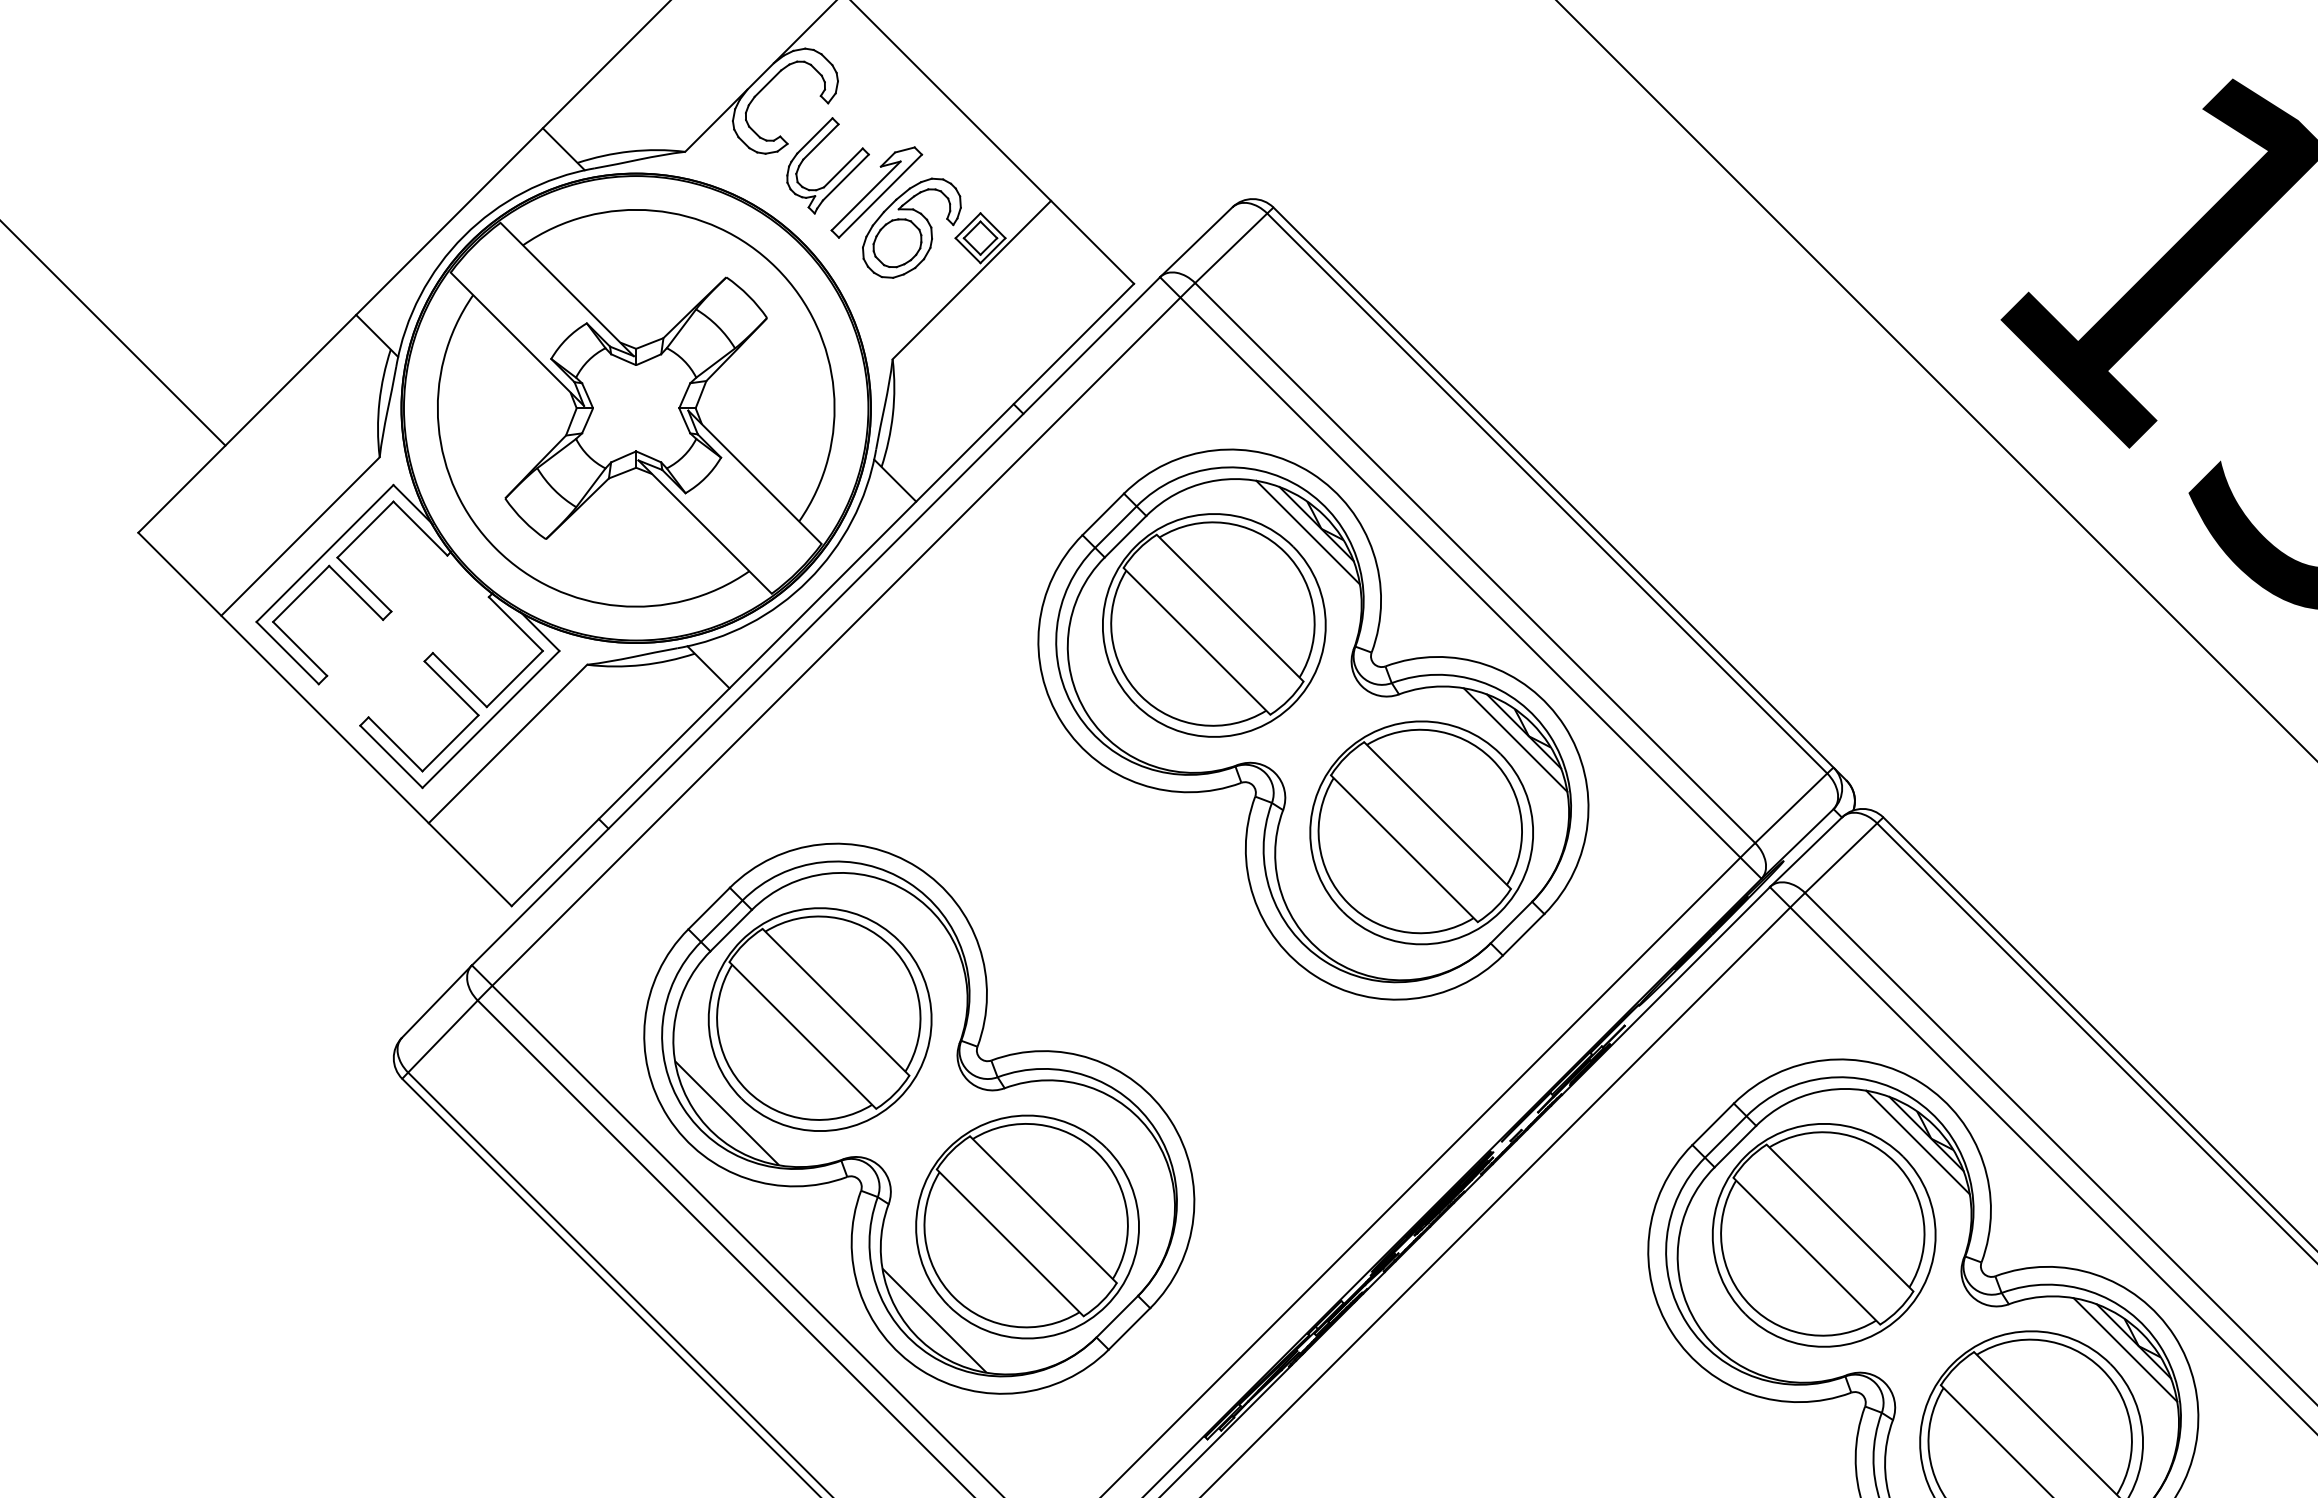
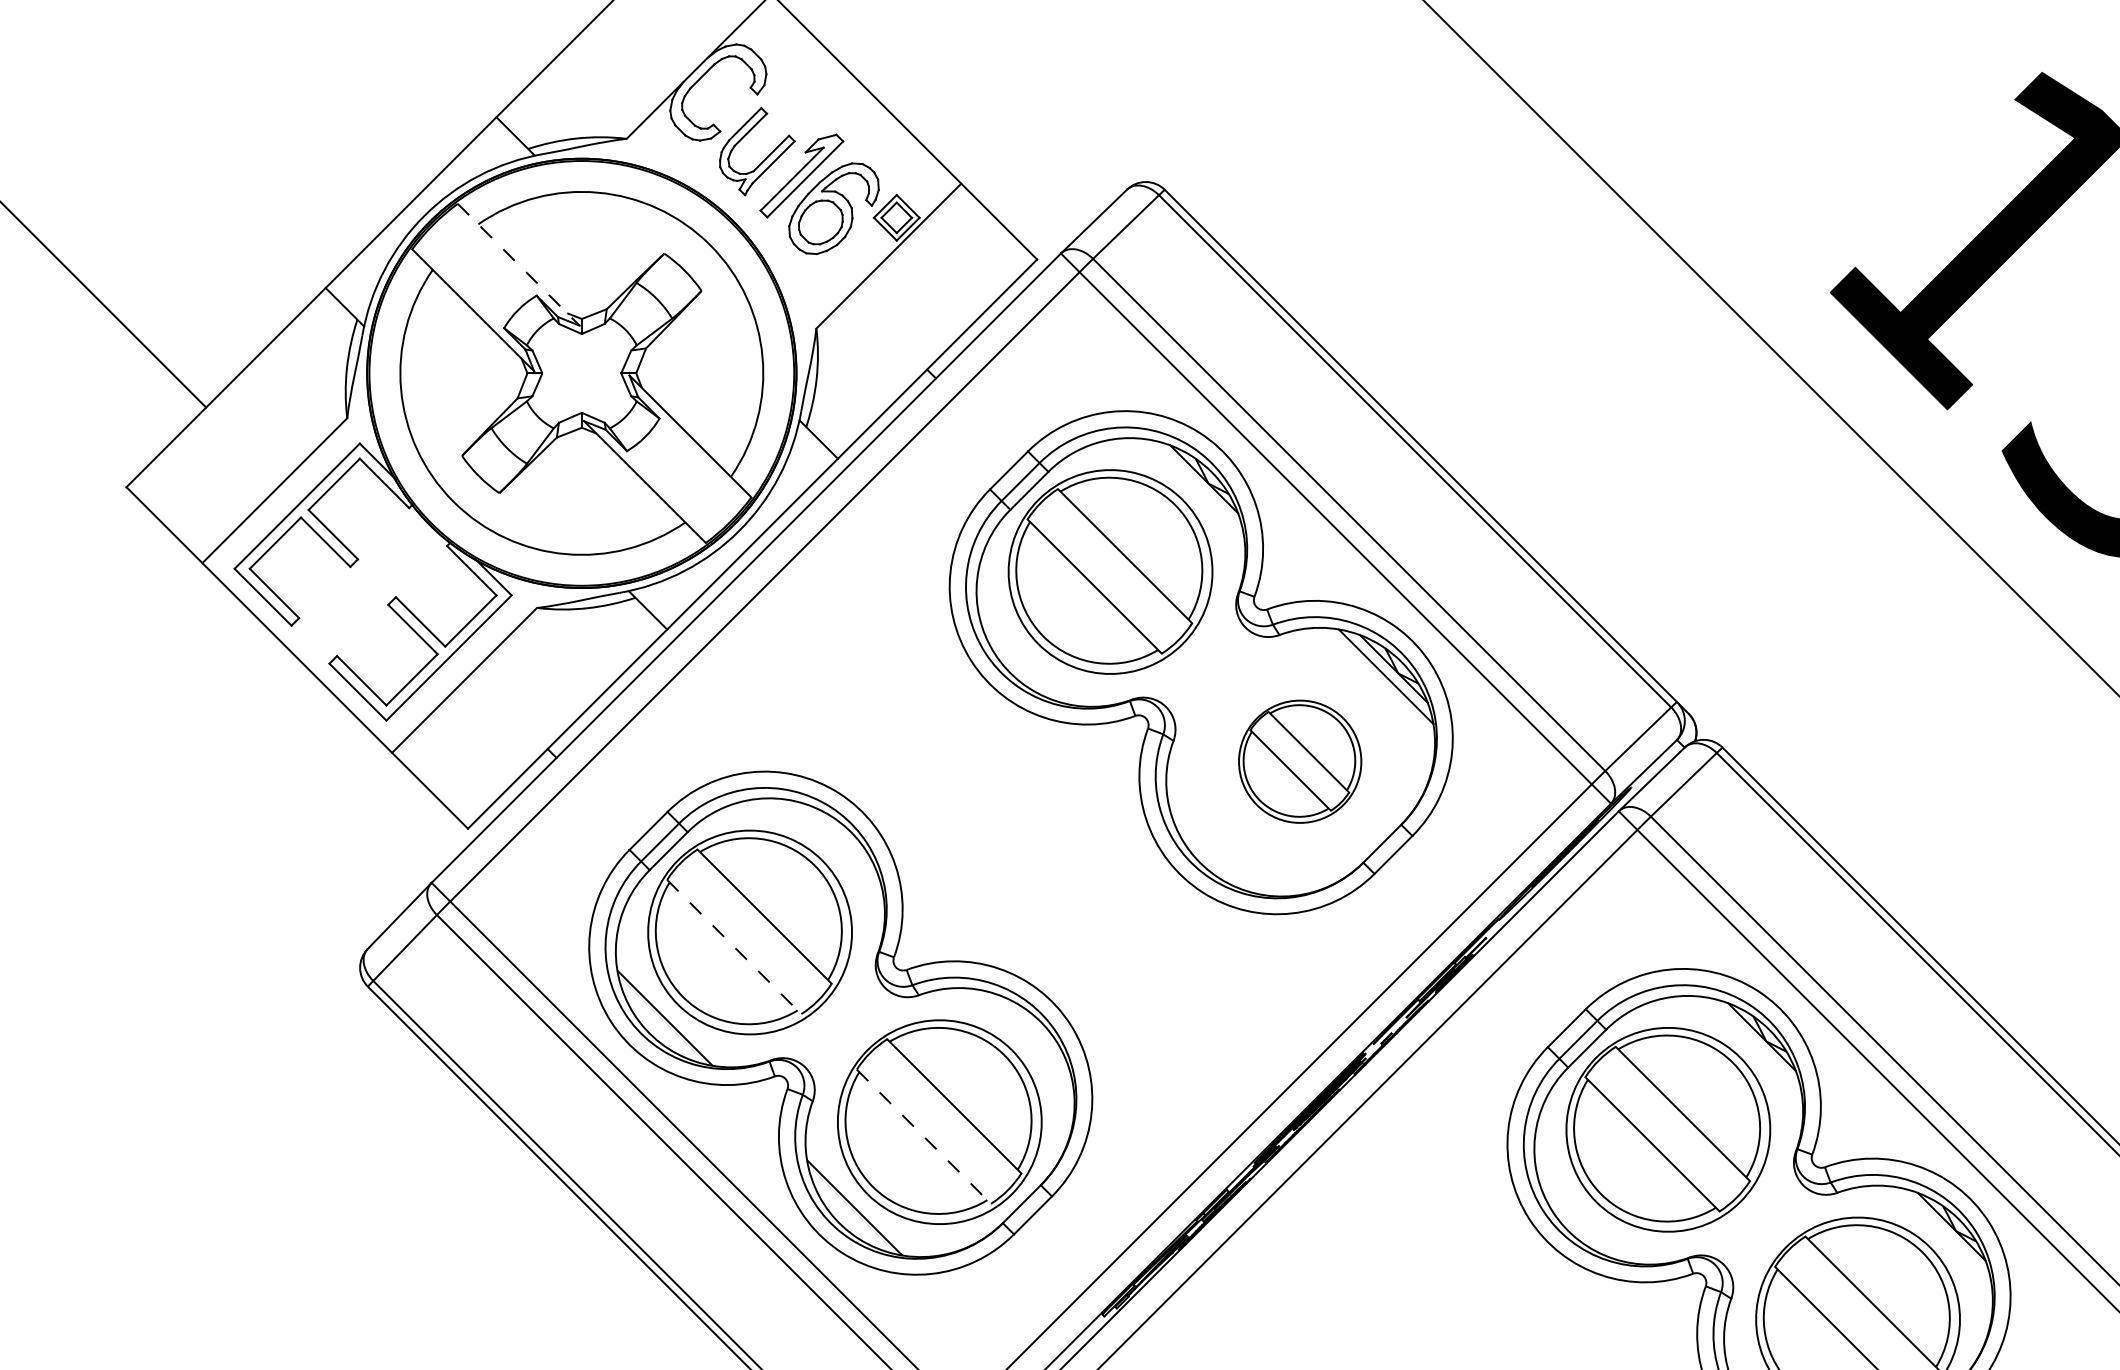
line: (567, 289) -> (519, 264), solid -> dashed
line: (1307, 532) -> (1195, 486), removed
part: (1421, 832) -> (1300, 761), size x0.6
line: (802, 1035) -> (733, 947), solid -> dashed
line: (1917, 1142) -> (1753, 1044), removed
line: (1010, 1242) -> (924, 1136), solid -> dashed
line: (2125, 1349) -> (1943, 1234), removed

